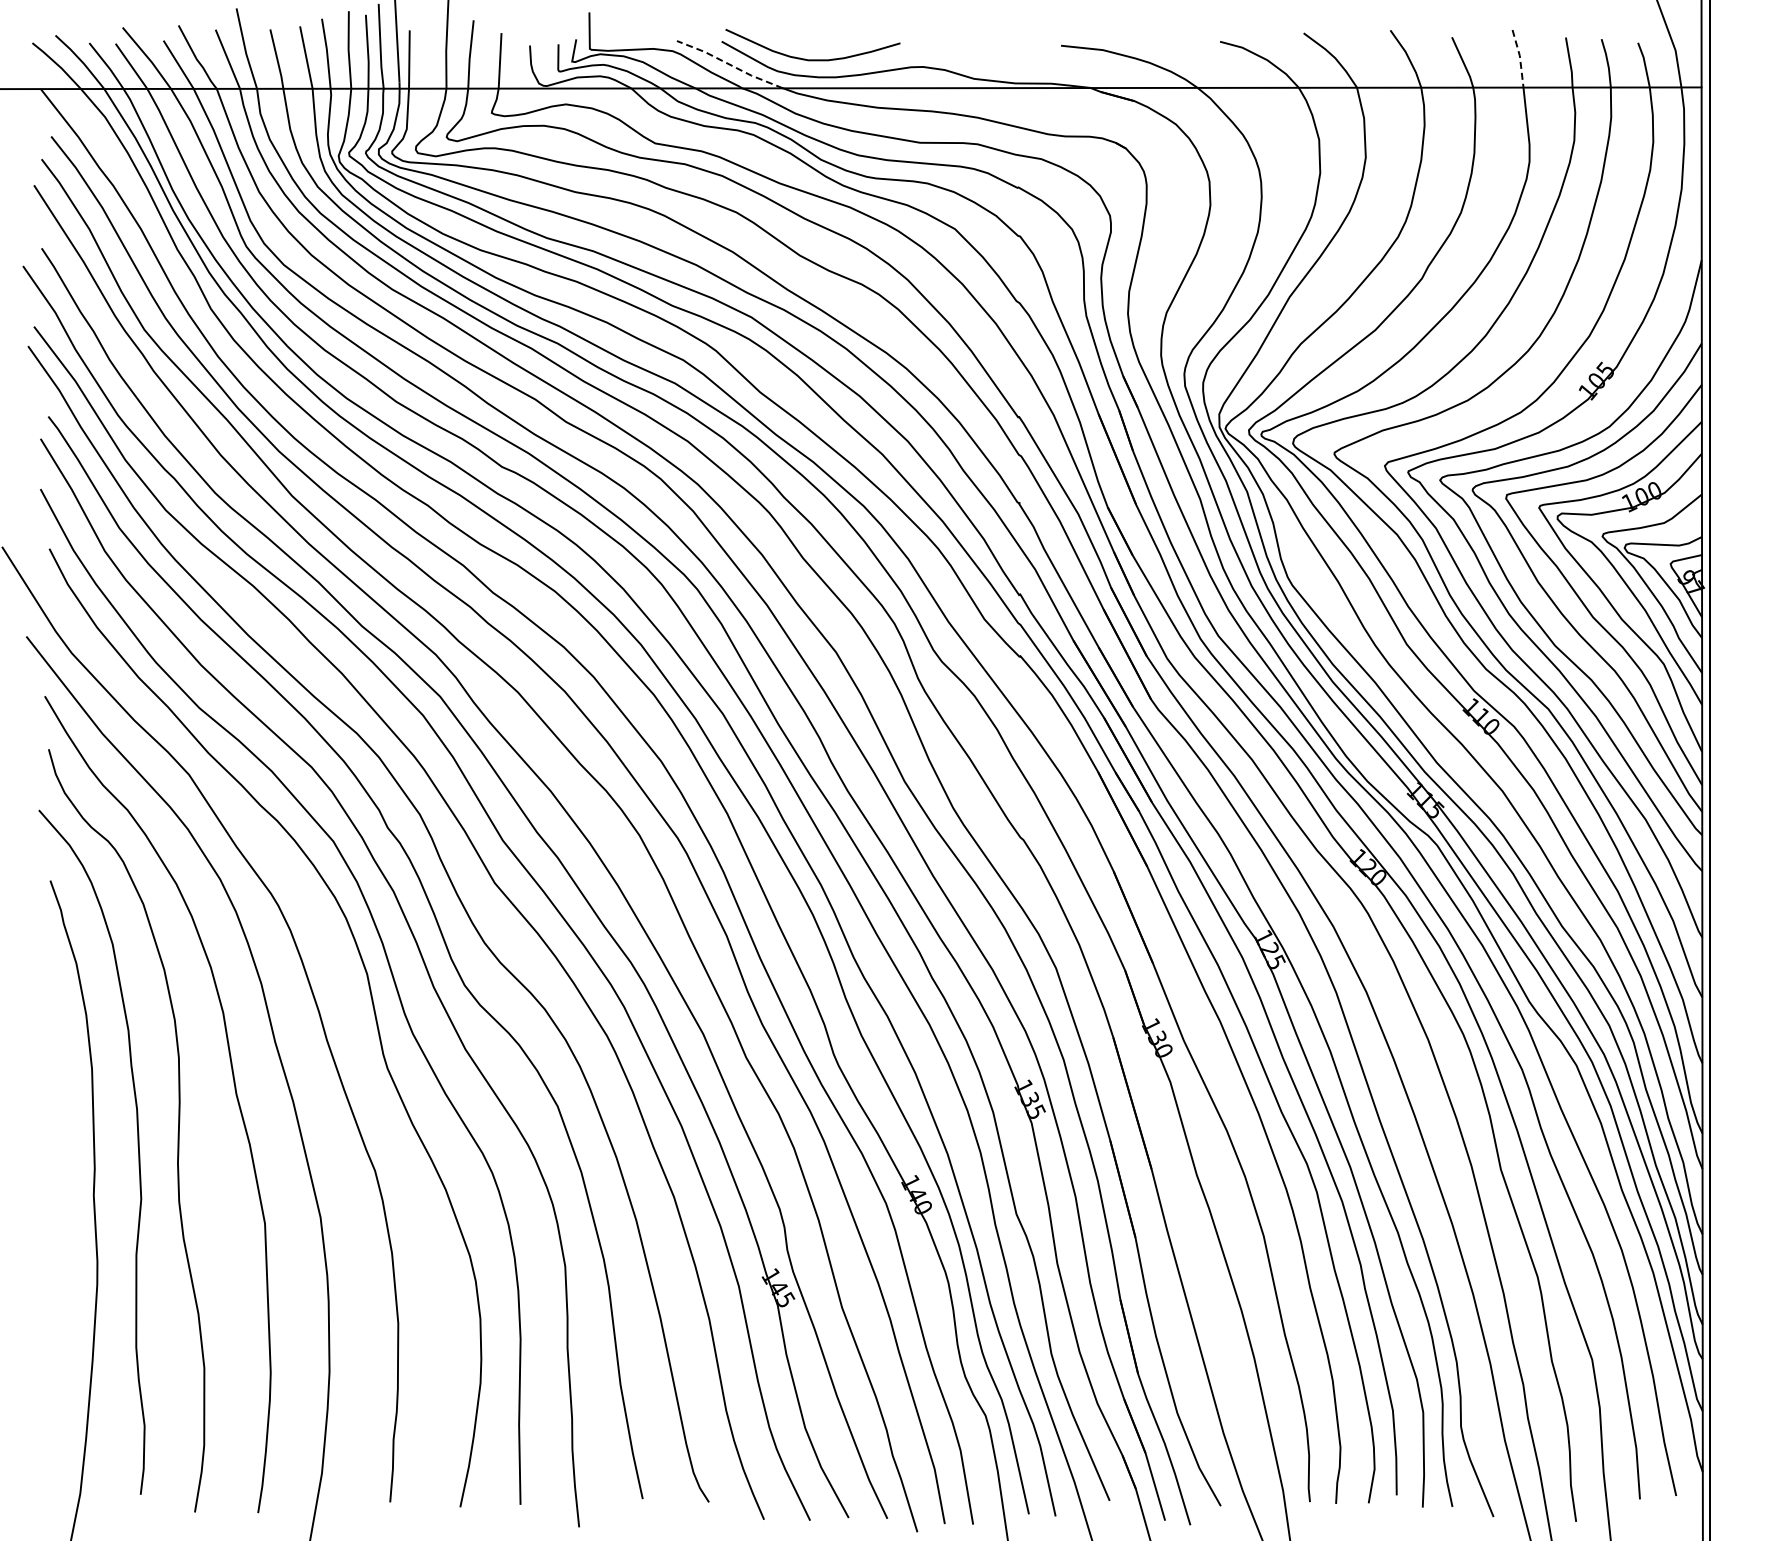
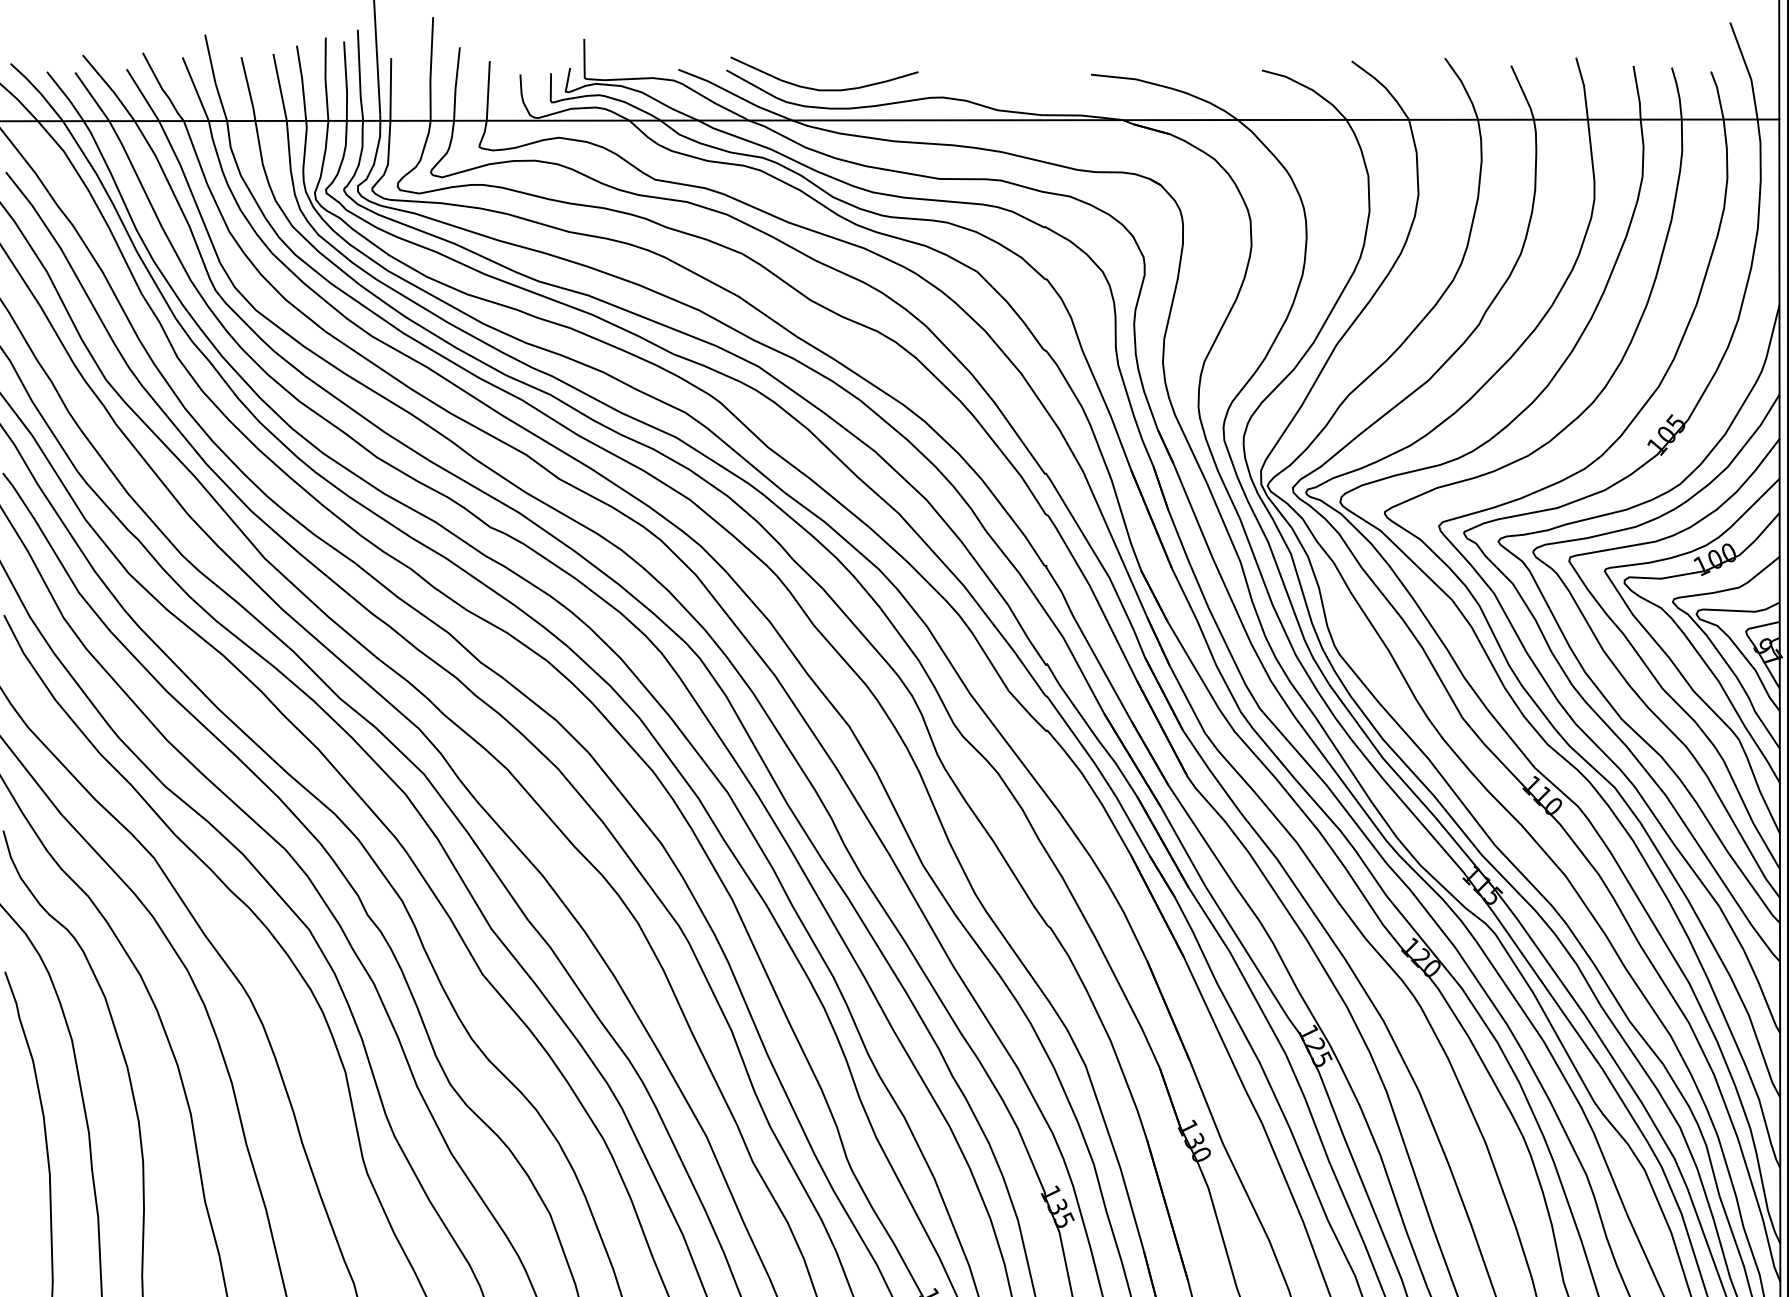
line: (1520, 57) -> (1584, 87), dashed -> solid
line: (729, 64) -> (734, 94), dashed -> solid

